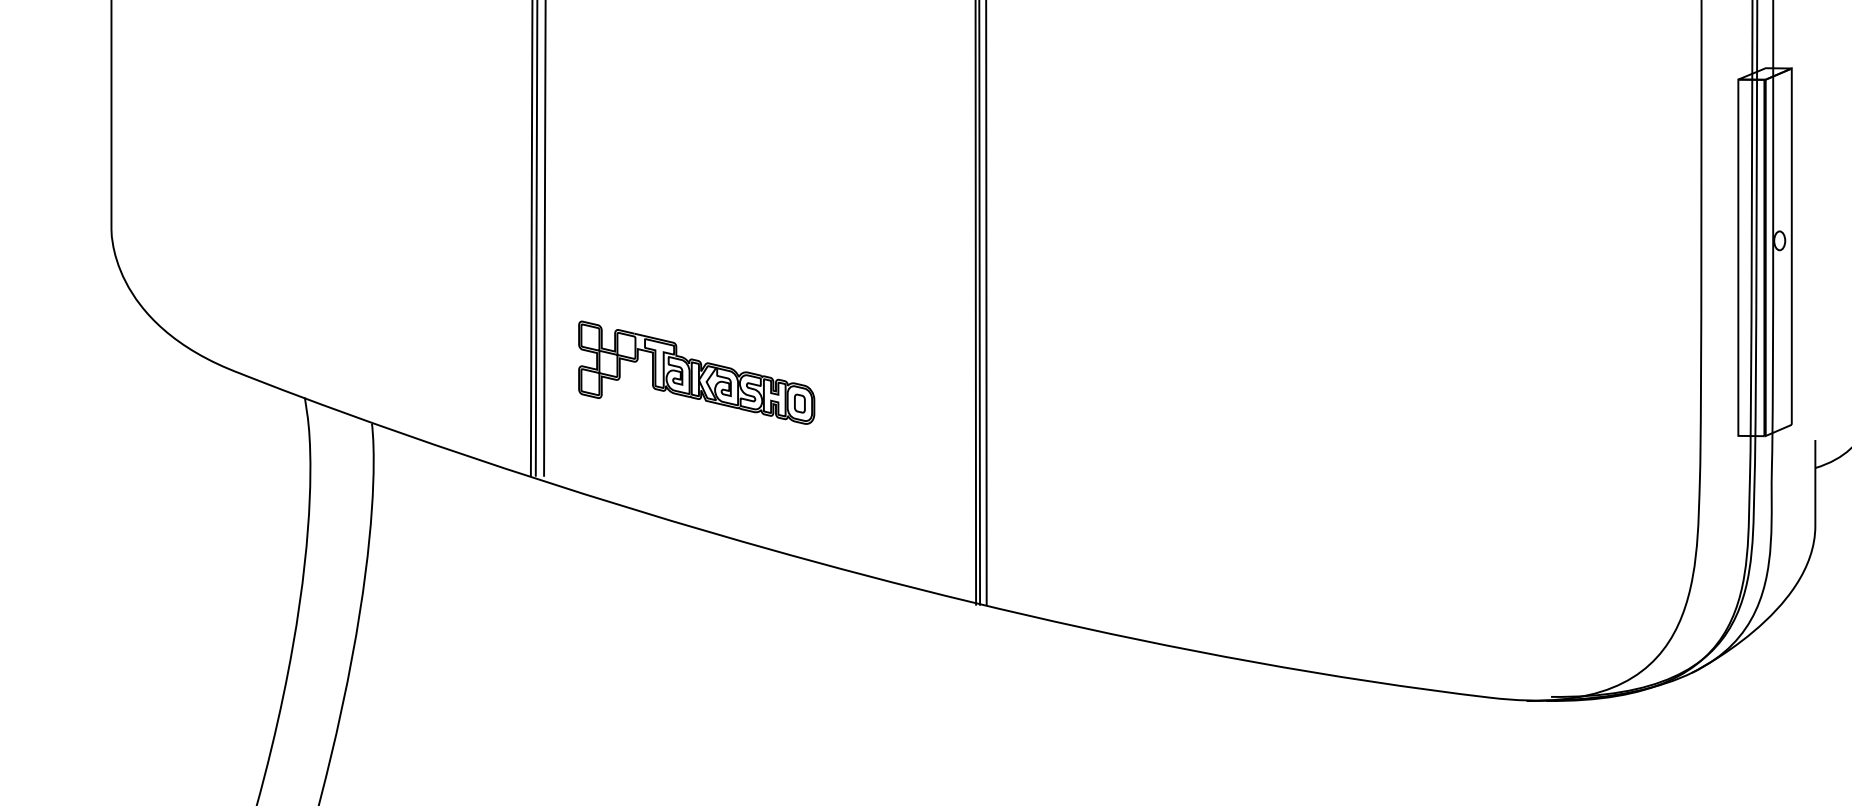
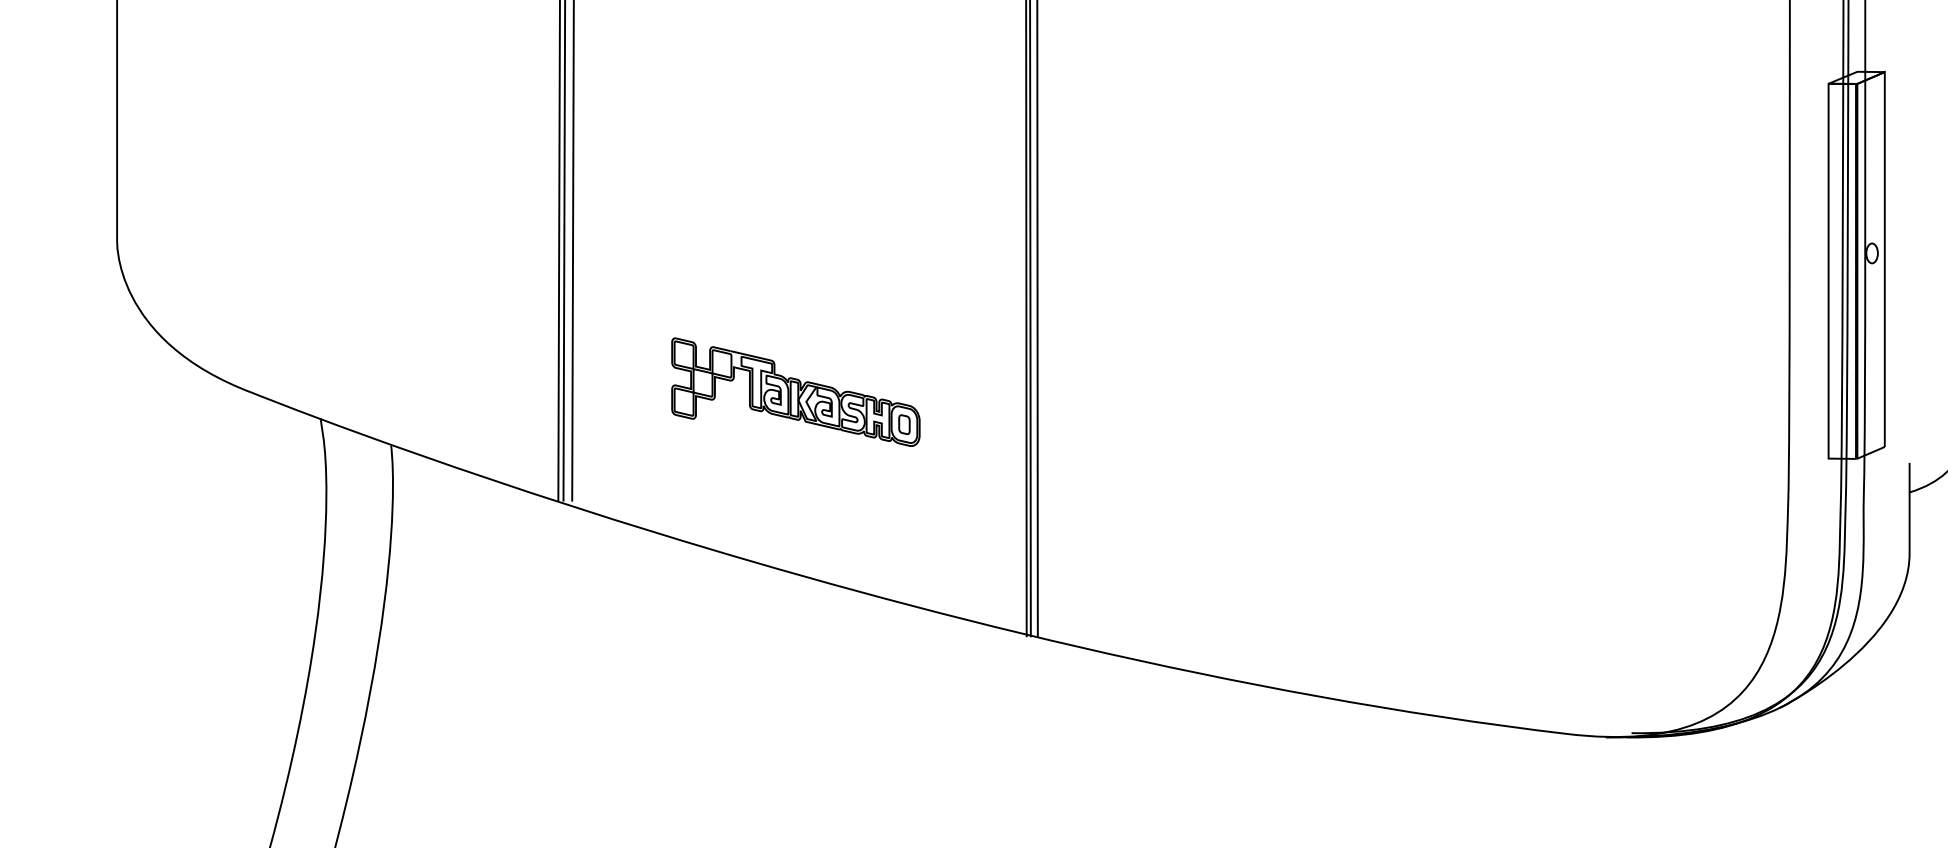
part: (696, 372) -> (795, 391), moved

